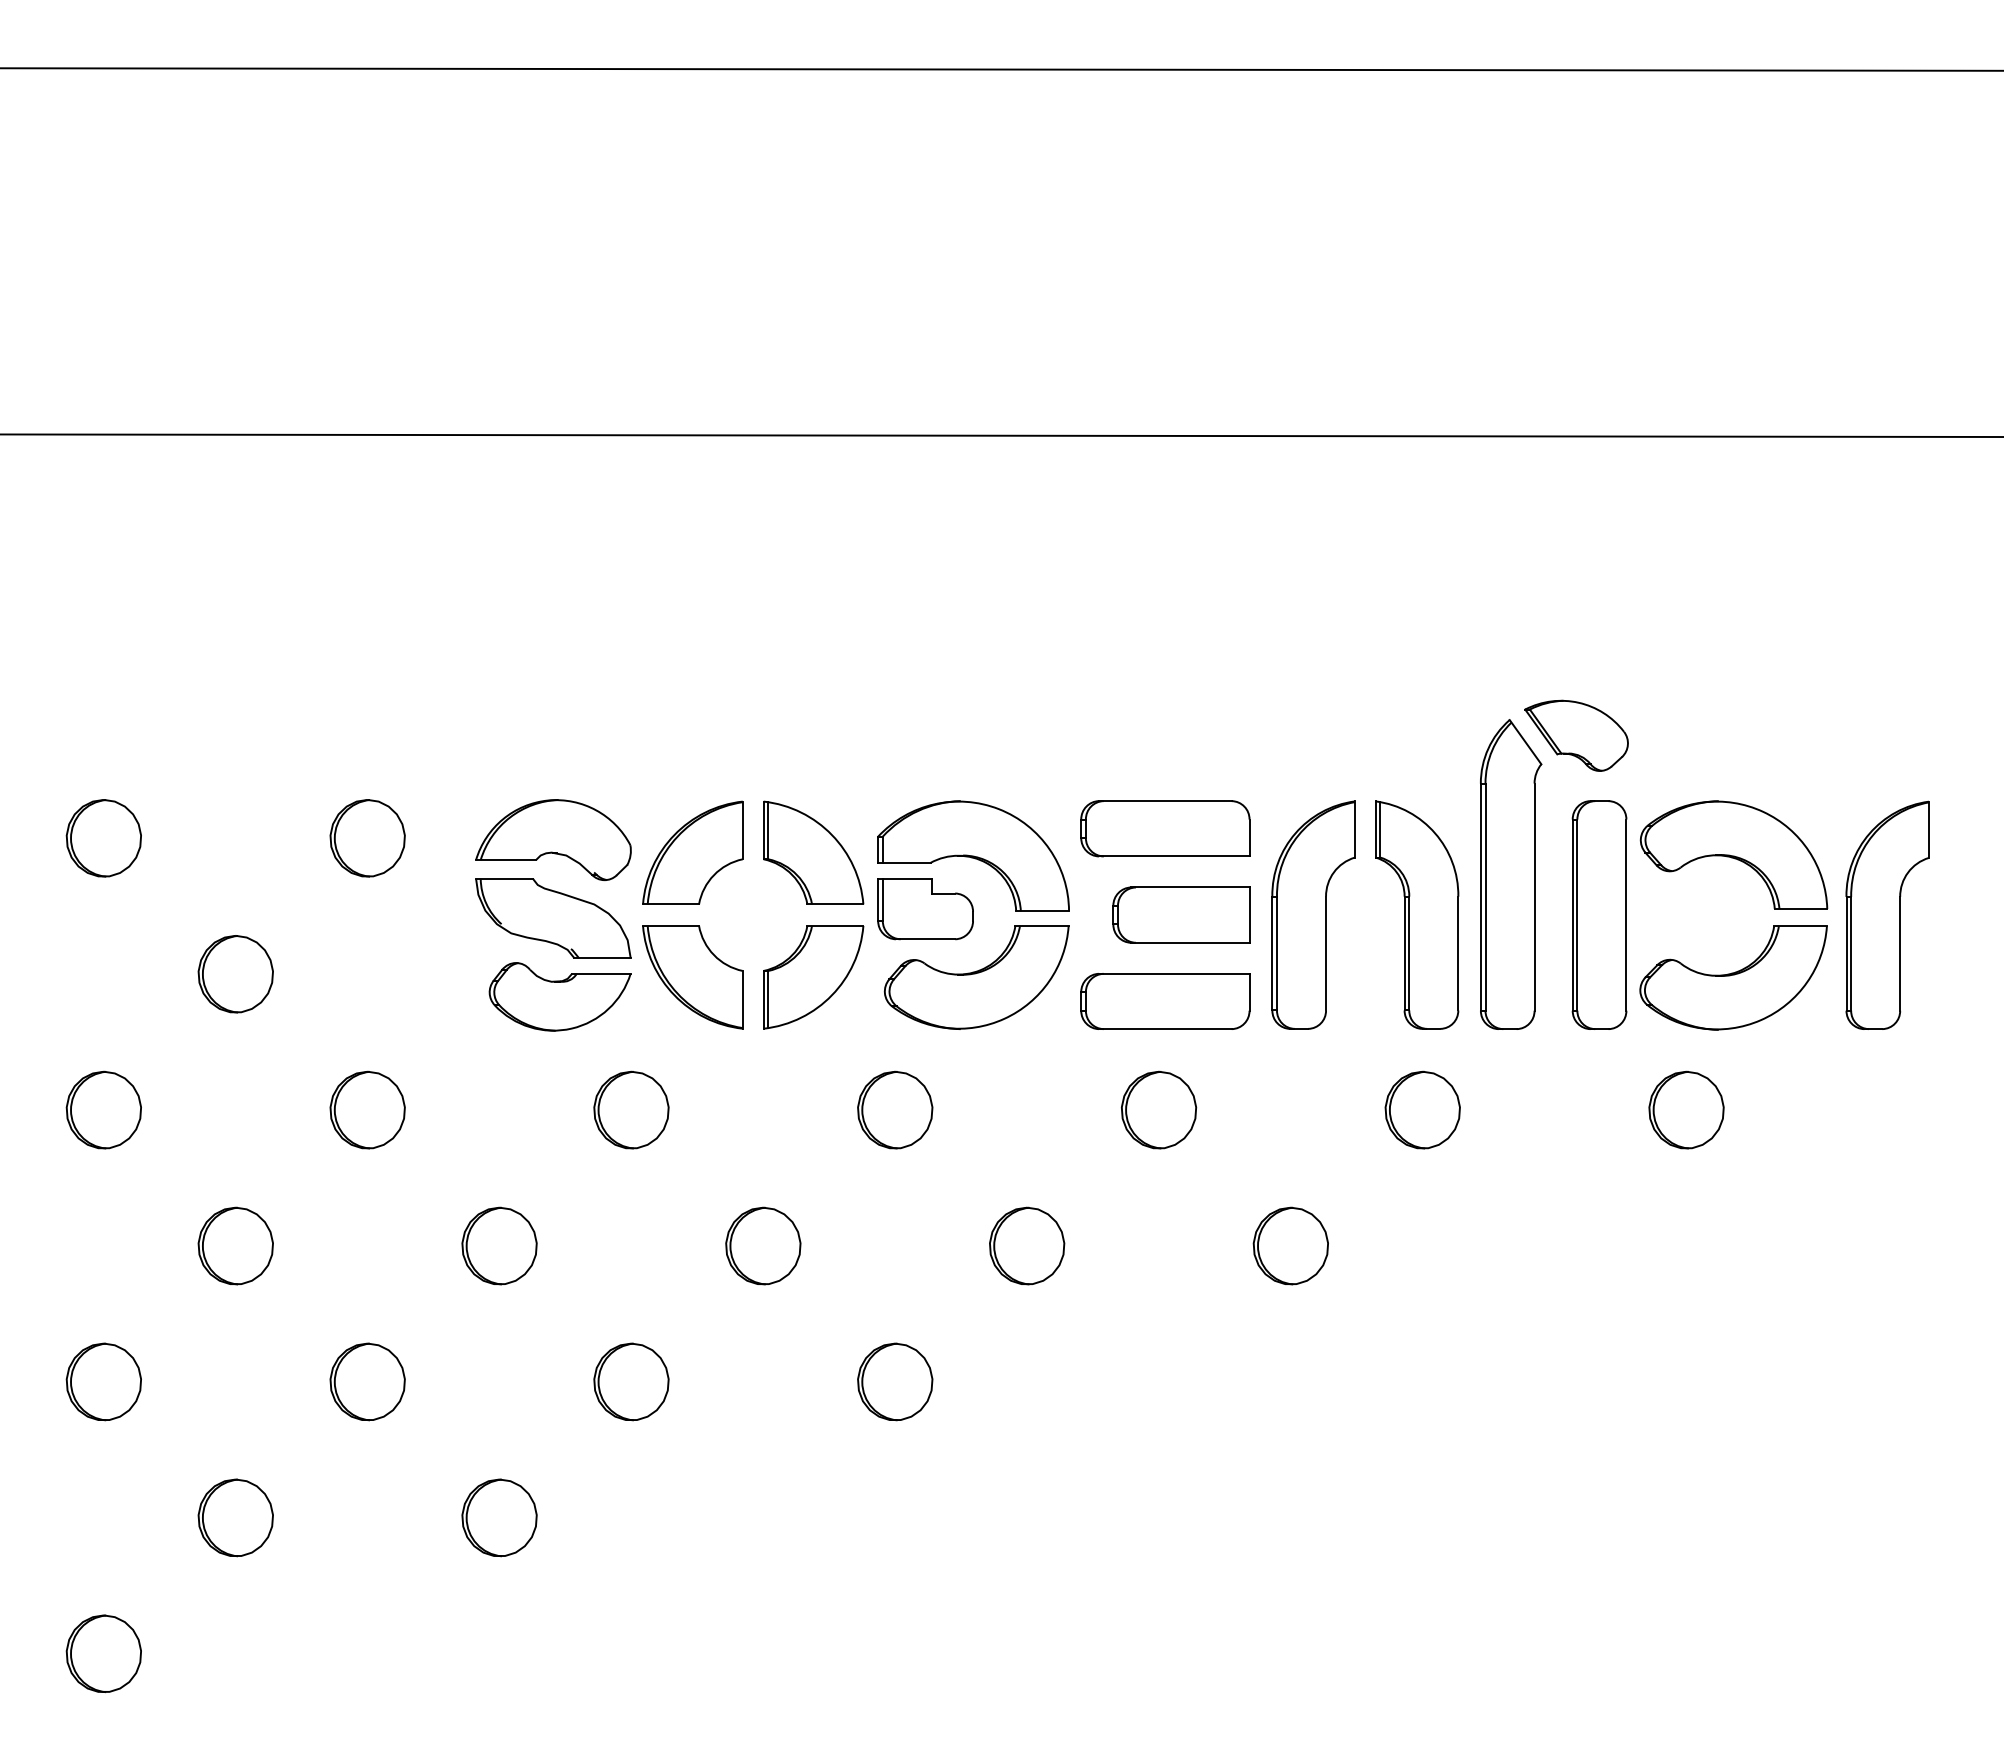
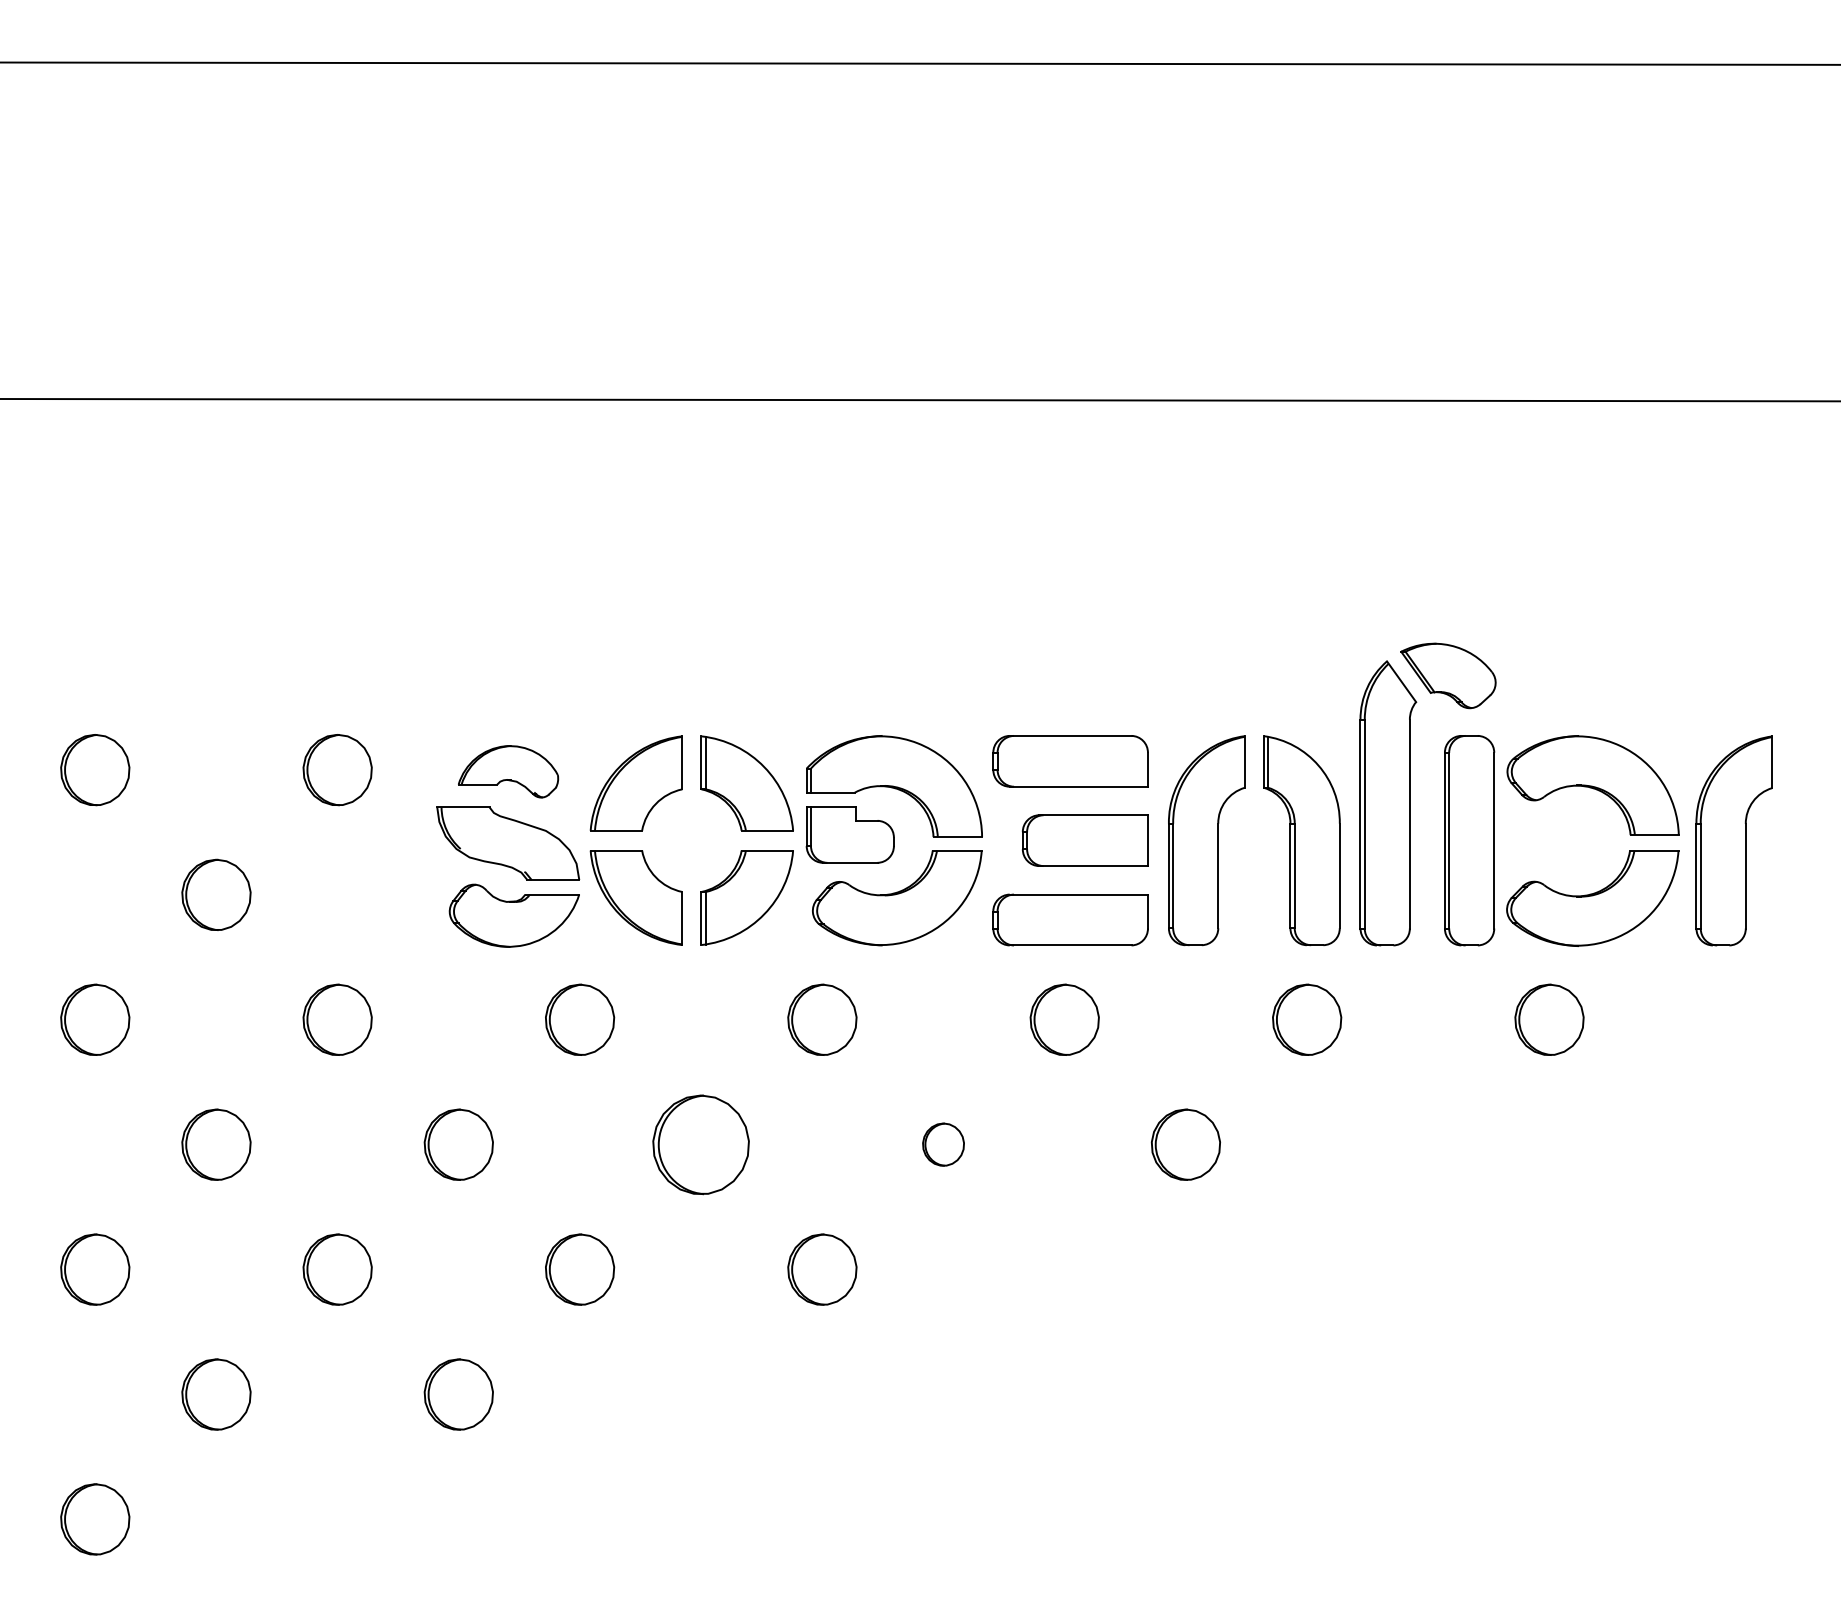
part: (553, 839) -> (508, 771), size x0.7
part: (763, 1245) -> (701, 1144), size x1.4
part: (1027, 1245) -> (943, 1144), size x0.6

